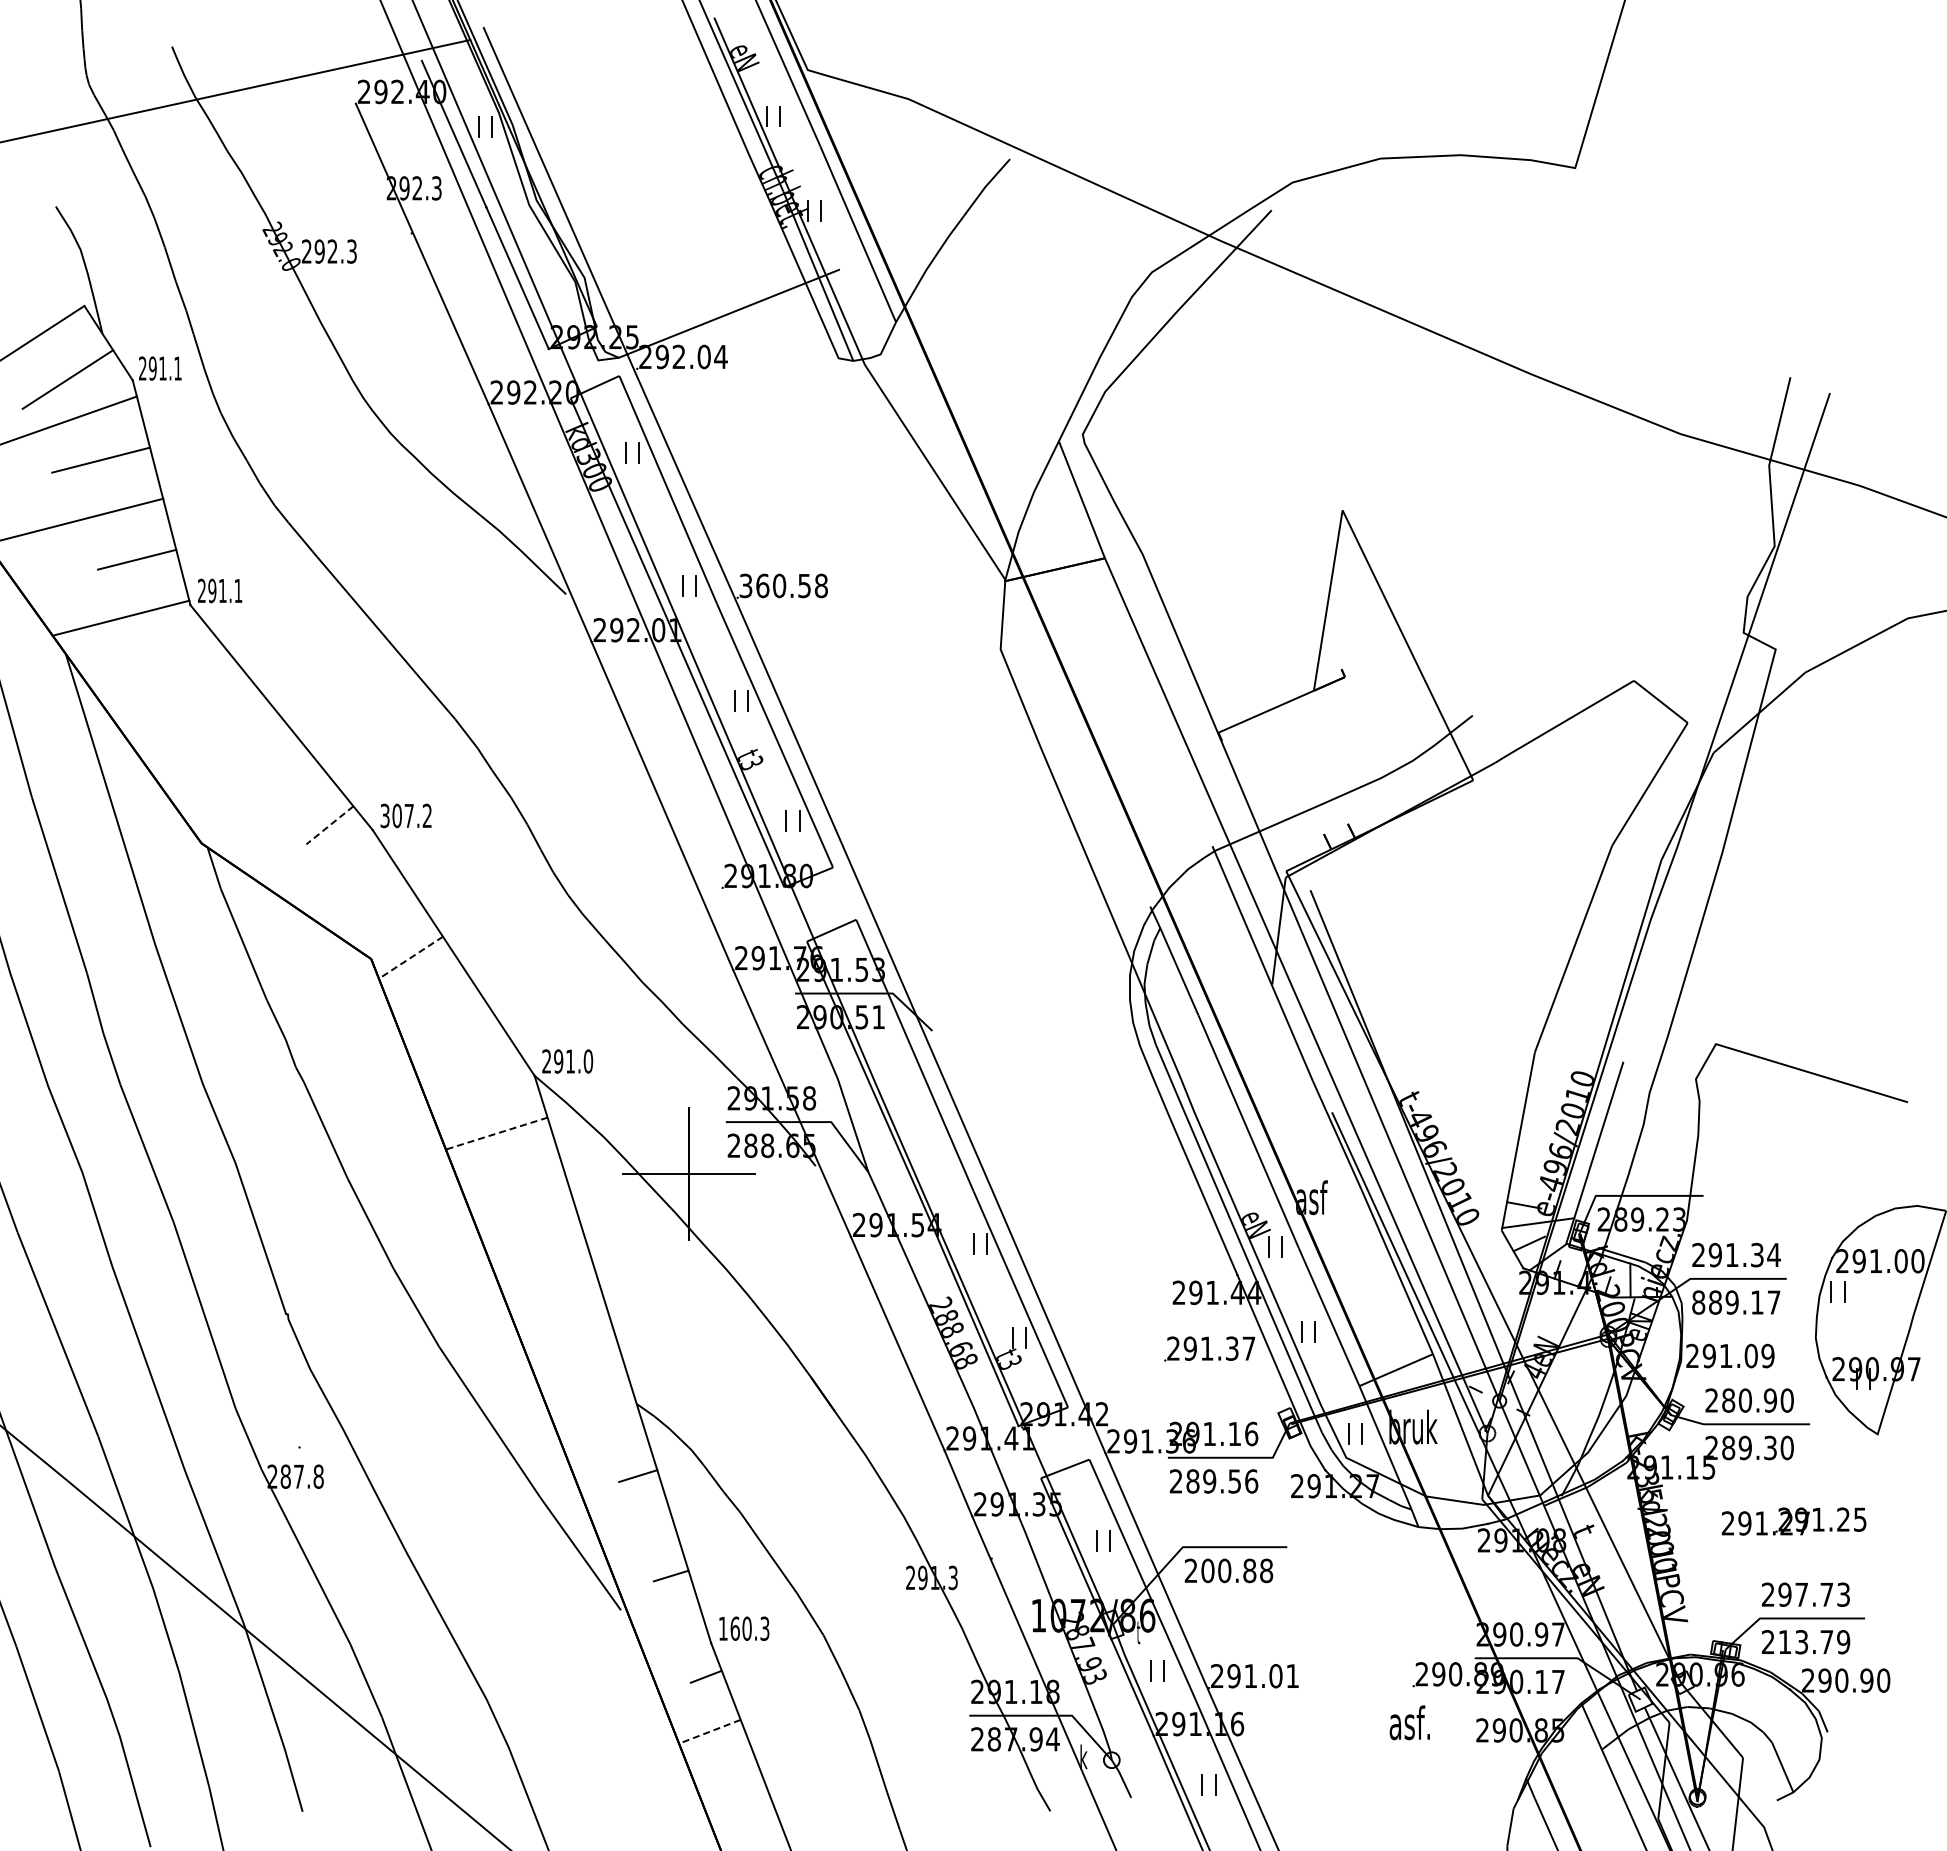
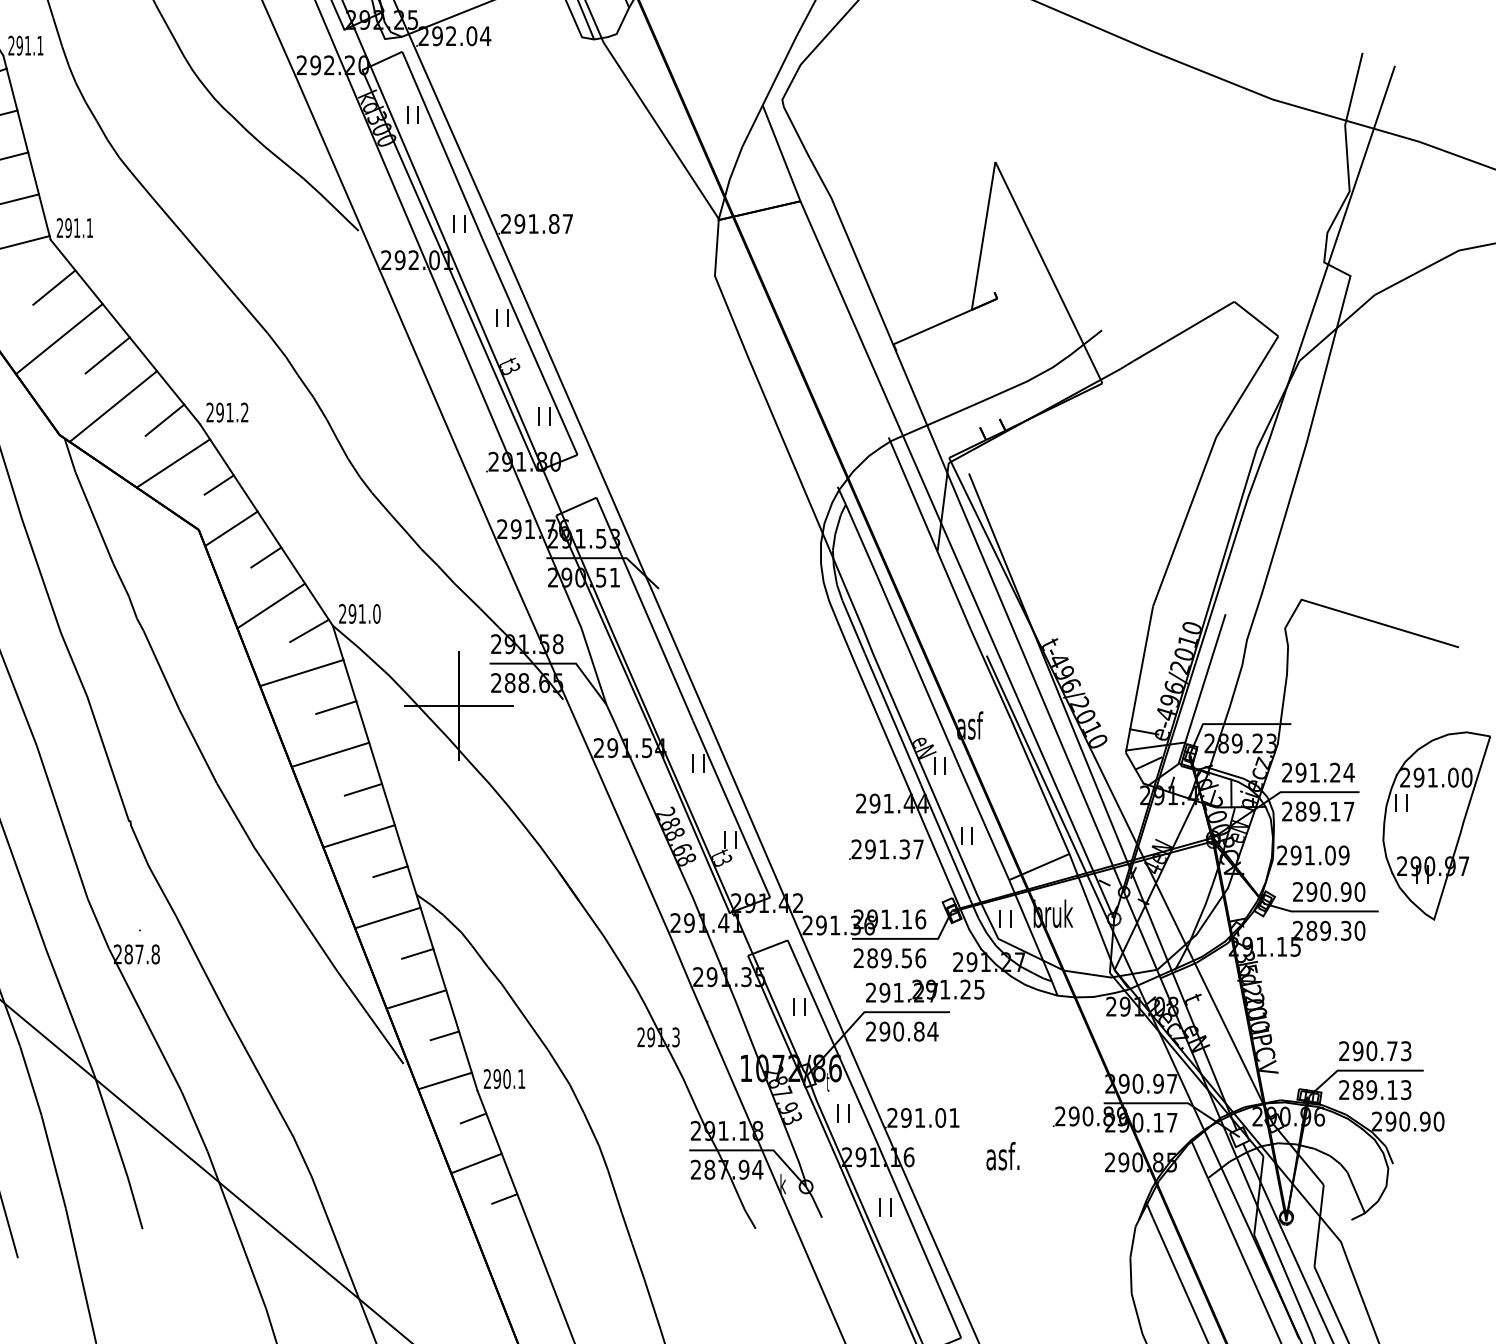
text: (783, 585) -> (536, 223), 360.58 -> 291.87
line: (194, 663) -> (53, 287), added
line: (200, 726) -> (58, 339), added
line: (260, 746) -> (108, 355), added
line: (266, 808) -> (112, 406), added
text: (396, 816) -> (219, 413), 307.2 -> 291.2
line: (329, 825) -> (164, 420), dashed -> solid
line: (339, 877) -> (172, 463), added
line: (395, 904) -> (218, 485), added
line: (410, 957) -> (231, 528), dashed -> solid
line: (453, 992) -> (266, 557), added
line: (459, 1051) -> (271, 605), added
line: (505, 1081) -> (308, 630), added
line: (496, 1133) -> (301, 672), dashed -> solid
line: (538, 1175) -> (335, 707), added
line: (531, 1233) -> (330, 754), added
text: (1757, 1255) -> (1335, 773), 291.34 -> 291.24
line: (571, 1275) -> (363, 789), added
text: (1698, 1302) -> (1287, 811), 889.17 -> 289.17
line: (566, 1332) -> (358, 836), added
line: (604, 1375) -> (390, 871), added
text: (1728, 1400) -> (1311, 891), 280.90 -> 290.90
line: (601, 1431) -> (387, 917), added
text: (1793, 1521) -> (924, 991), moved
line: (636, 1531) -> (416, 999), added
text: (1237, 1570) -> (909, 1031), 200.88 -> 290.84
text: (1801, 1594) -> (1371, 1050), 297.73 -> 290.73
text: (743, 1628) -> (504, 1078), 160.3 -> 290.1
line: (671, 1631) -> (445, 1081), added
text: (1814, 1642) -> (1382, 1090), 213.79 -> 289.13
text: (1409, 1722) -> (1002, 1155), moved
line: (709, 1731) -> (476, 1163), dashed -> solid
line: (744, 1774) -> (504, 1198), added

